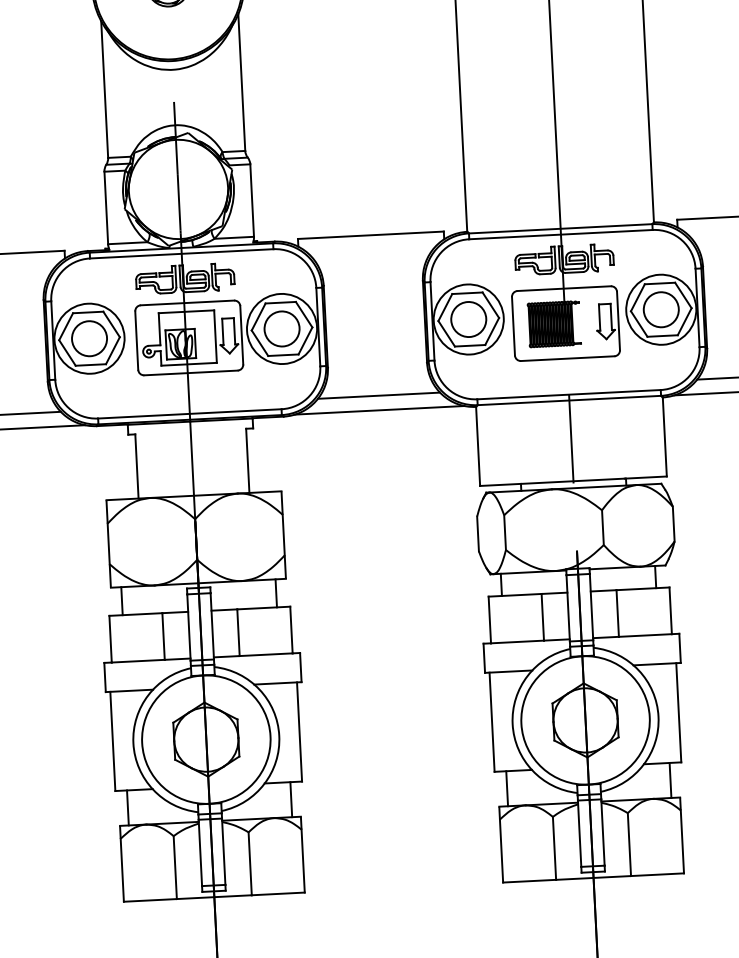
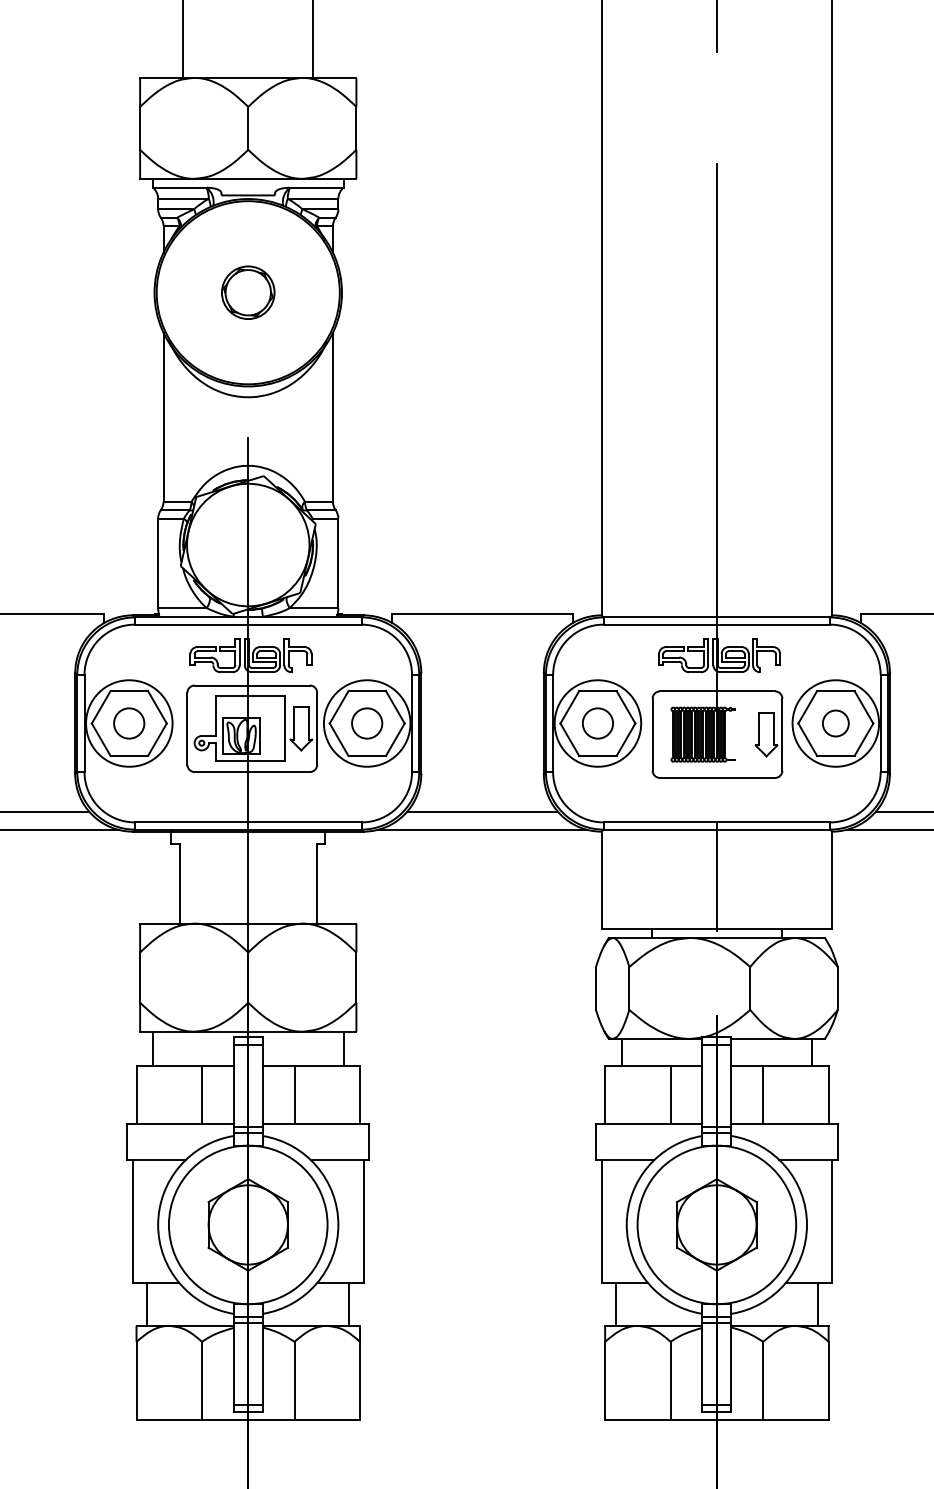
circle: (661, 309) -> (835, 723), size x0.6
circle: (468, 319) -> (597, 723), size x0.7
circle: (281, 328) -> (366, 723), size x0.7
circle: (88, 338) -> (128, 723), size x0.7

